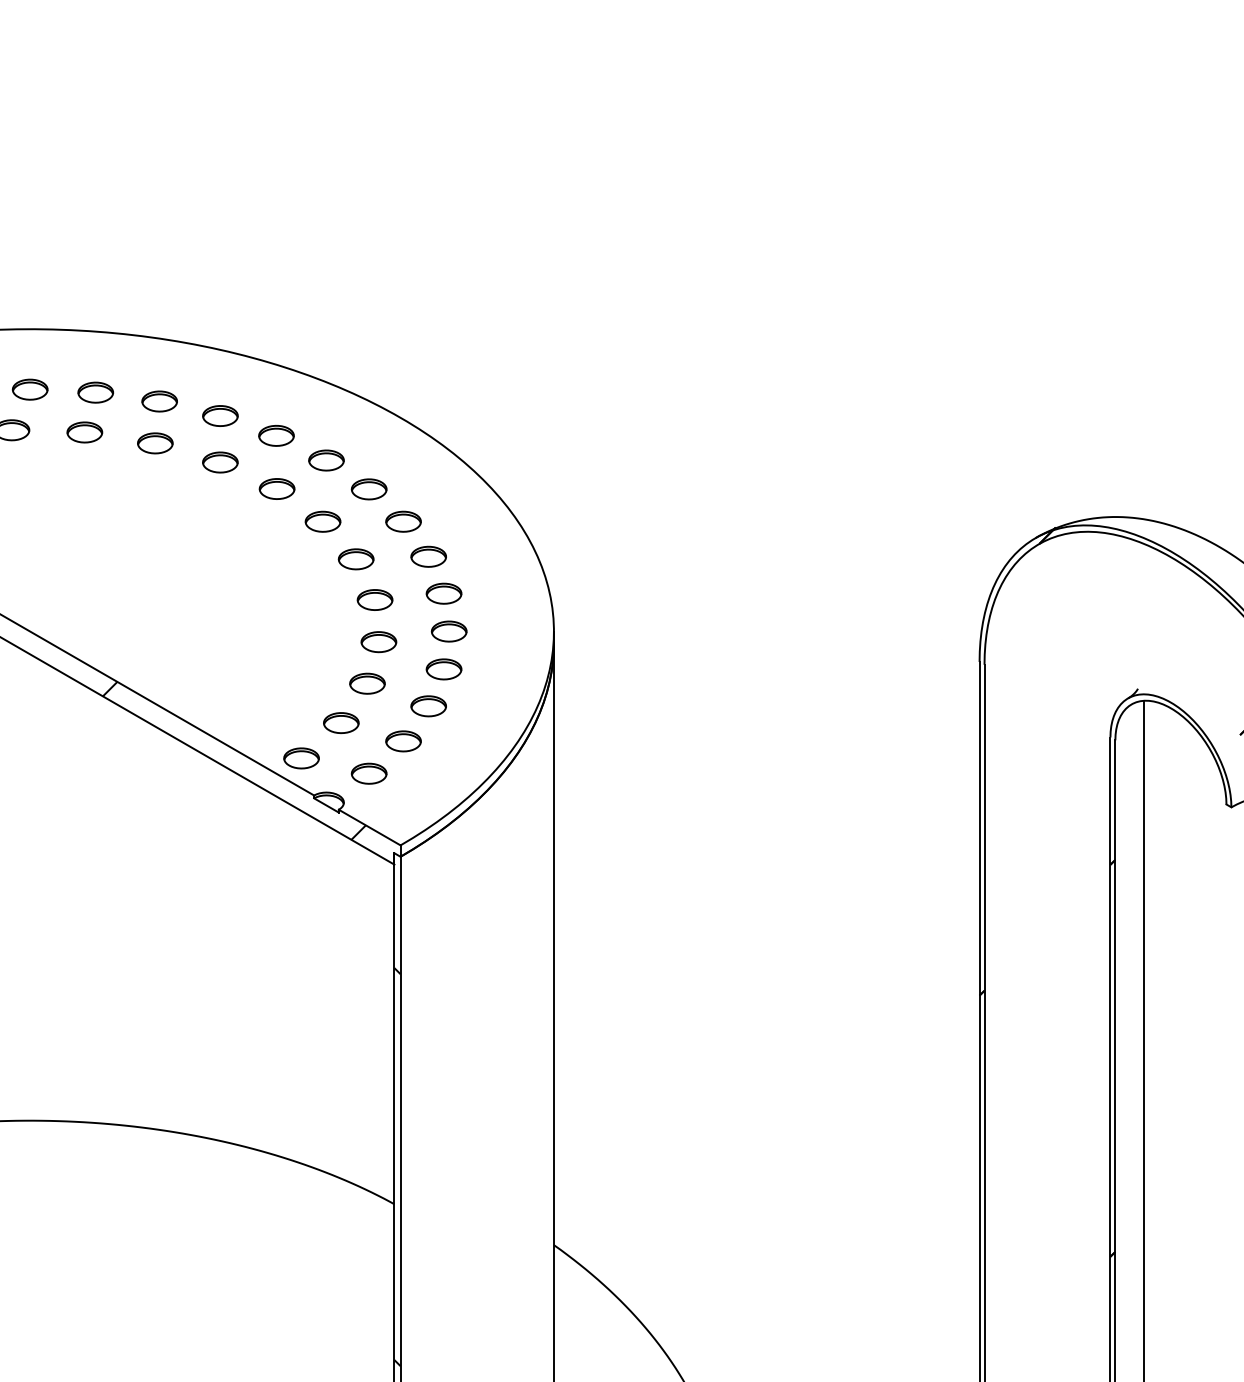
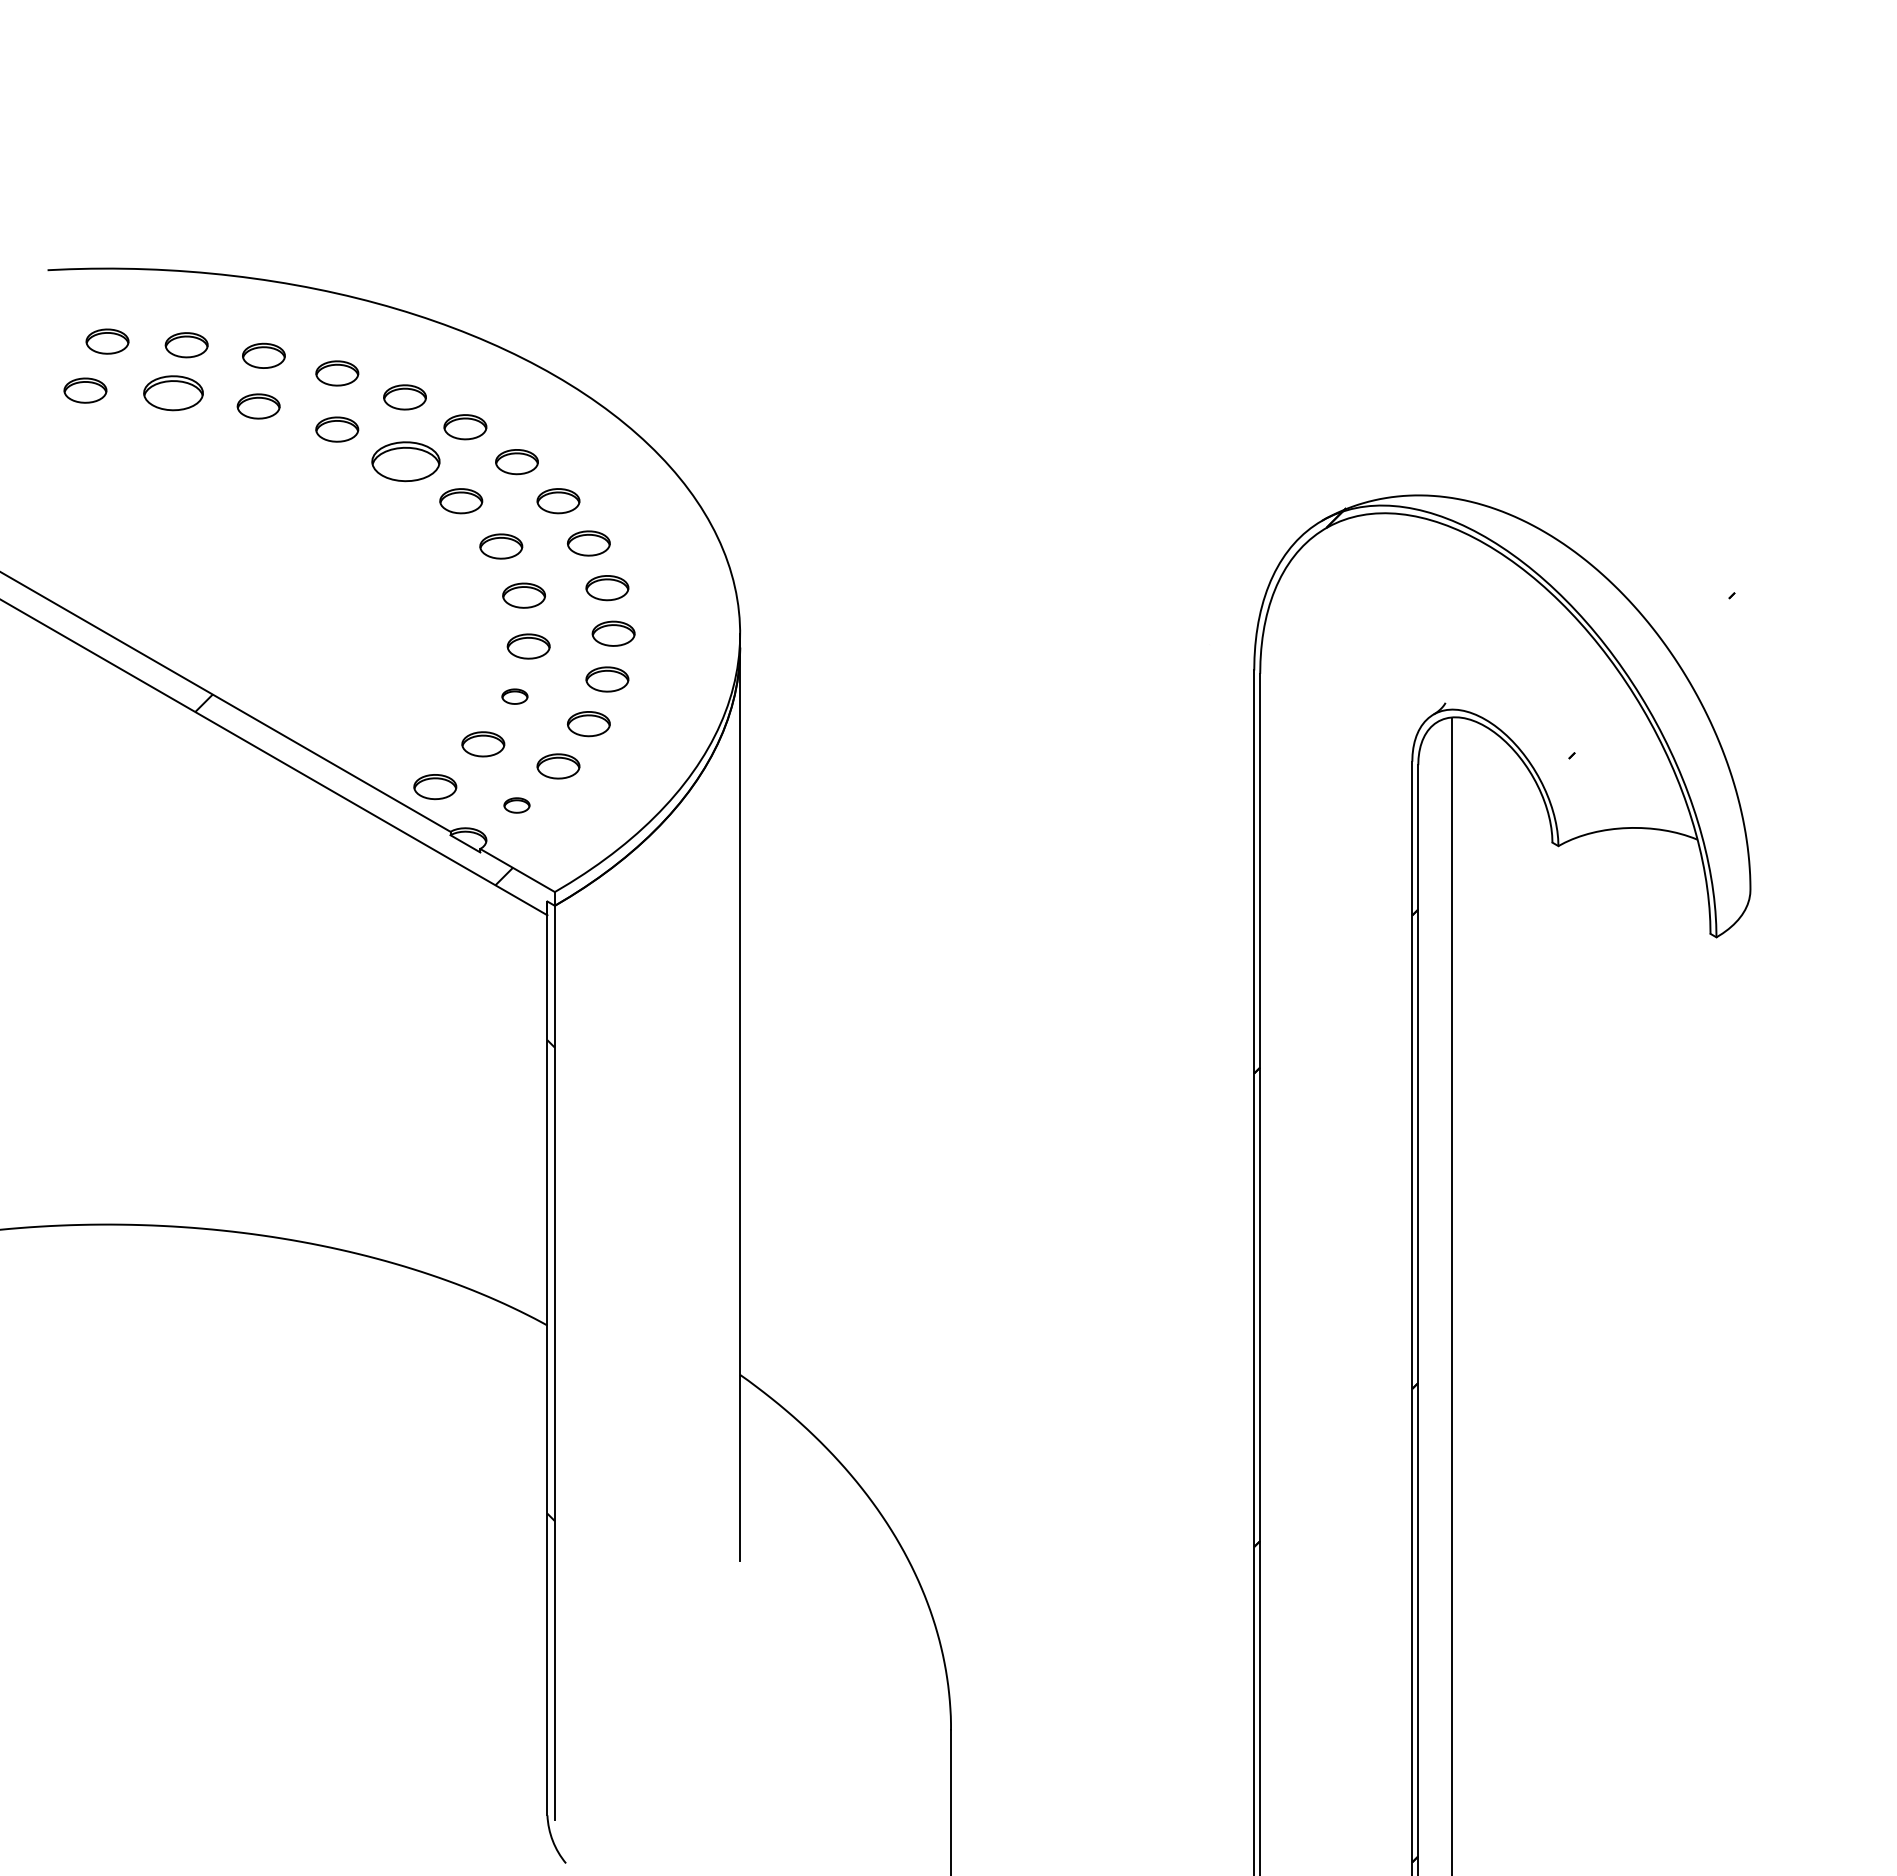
part: (84, 432) -> (173, 393), size x1.4
part: (276, 488) -> (405, 461), size x1.6
part: (367, 683) -> (514, 696), size x0.6
part: (368, 773) -> (516, 805), size x0.6

